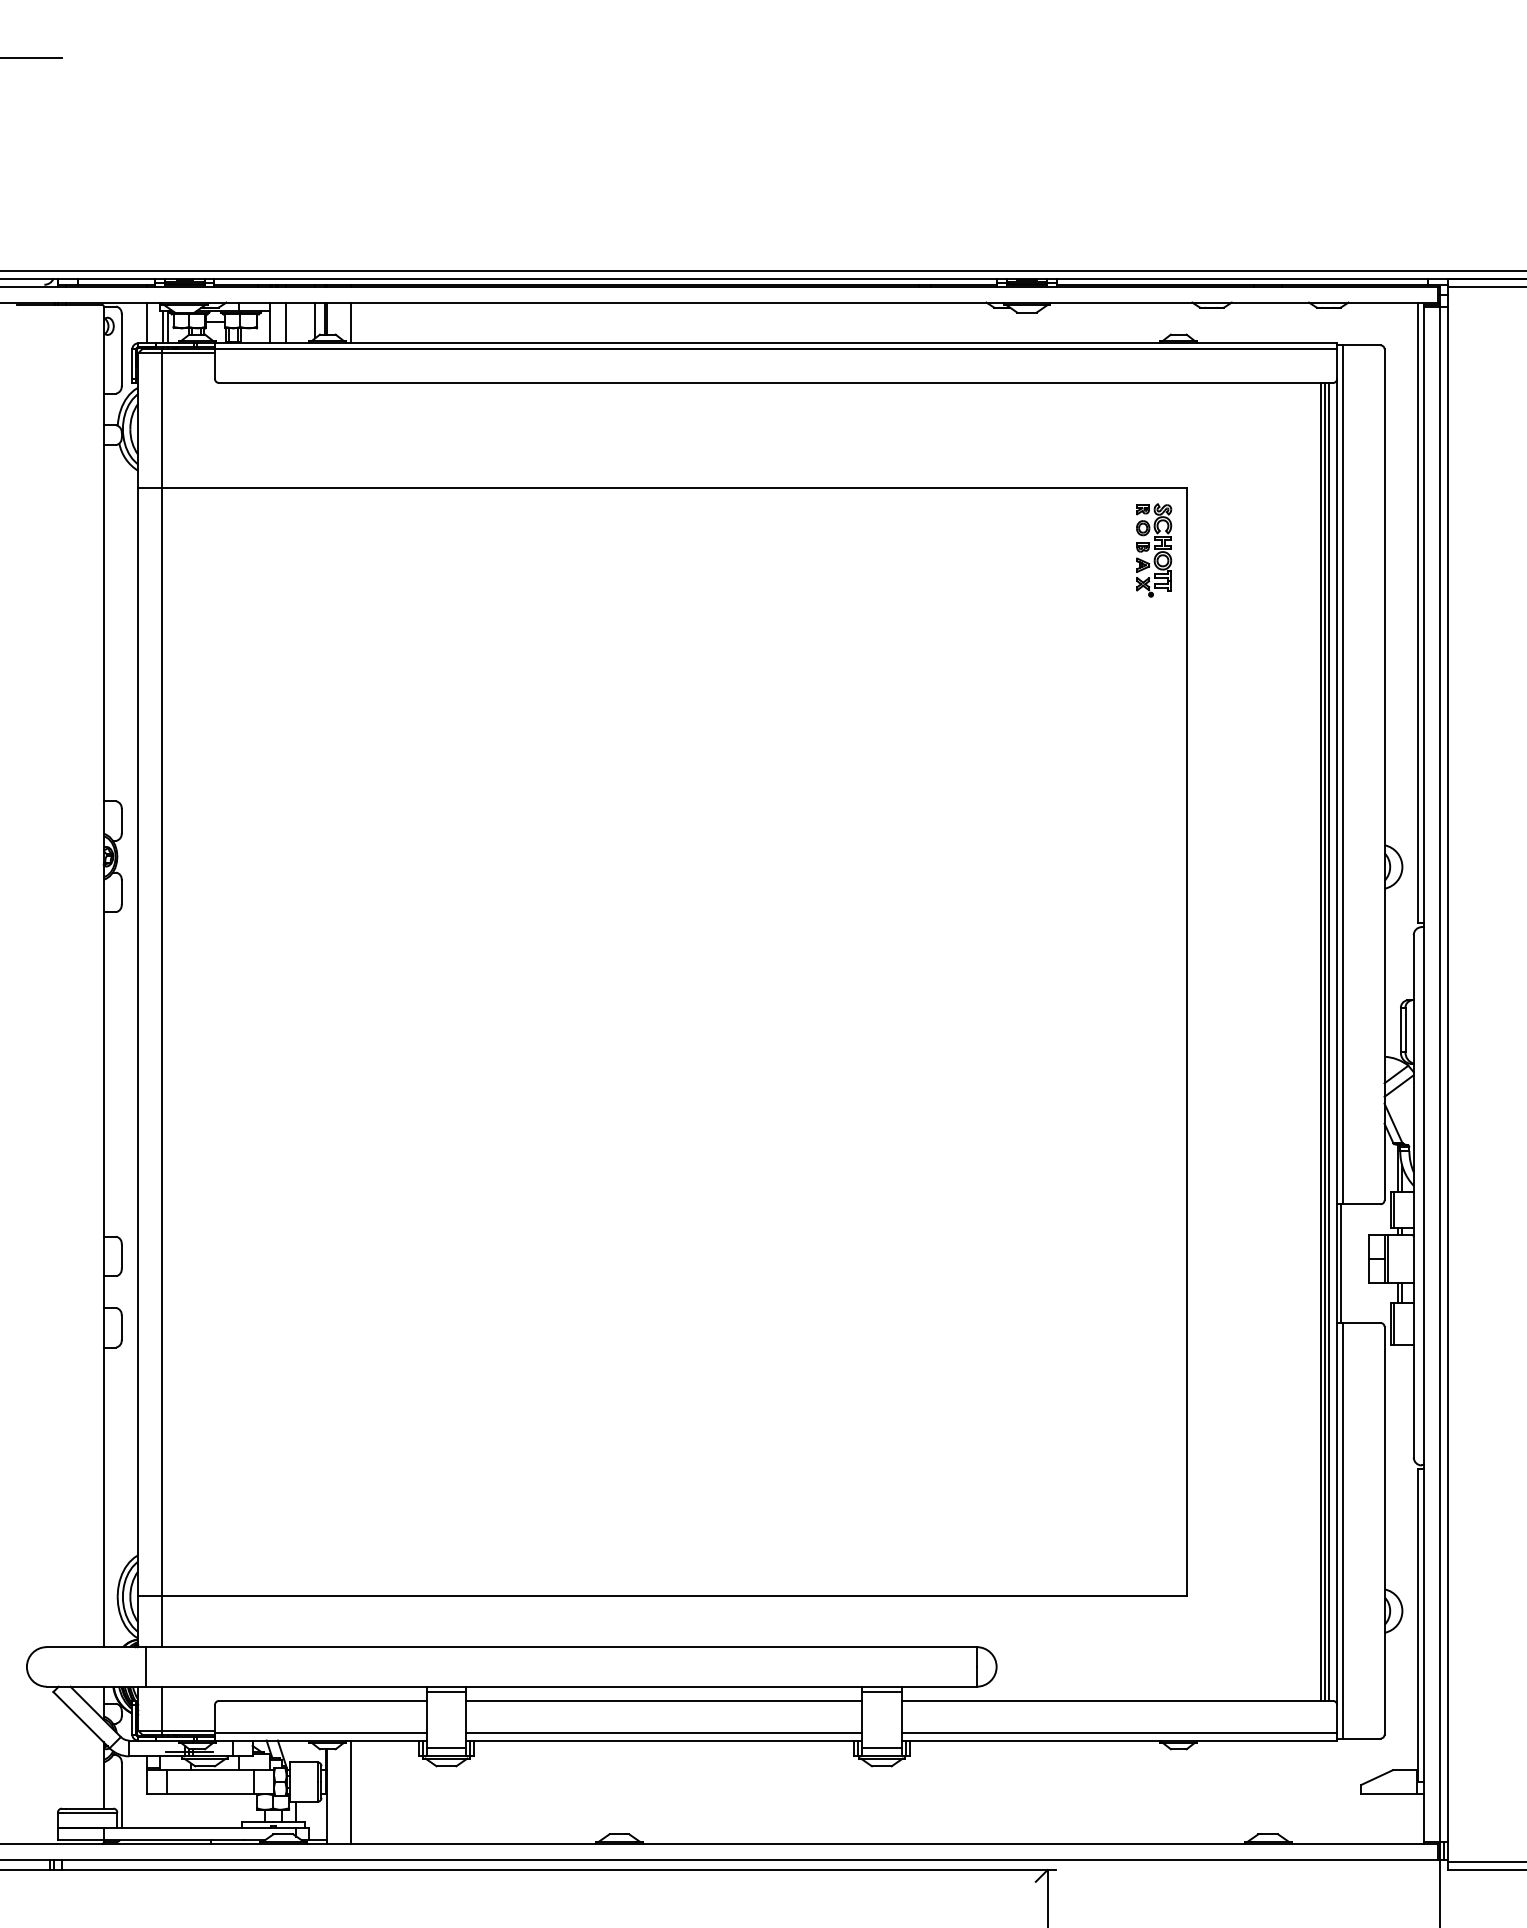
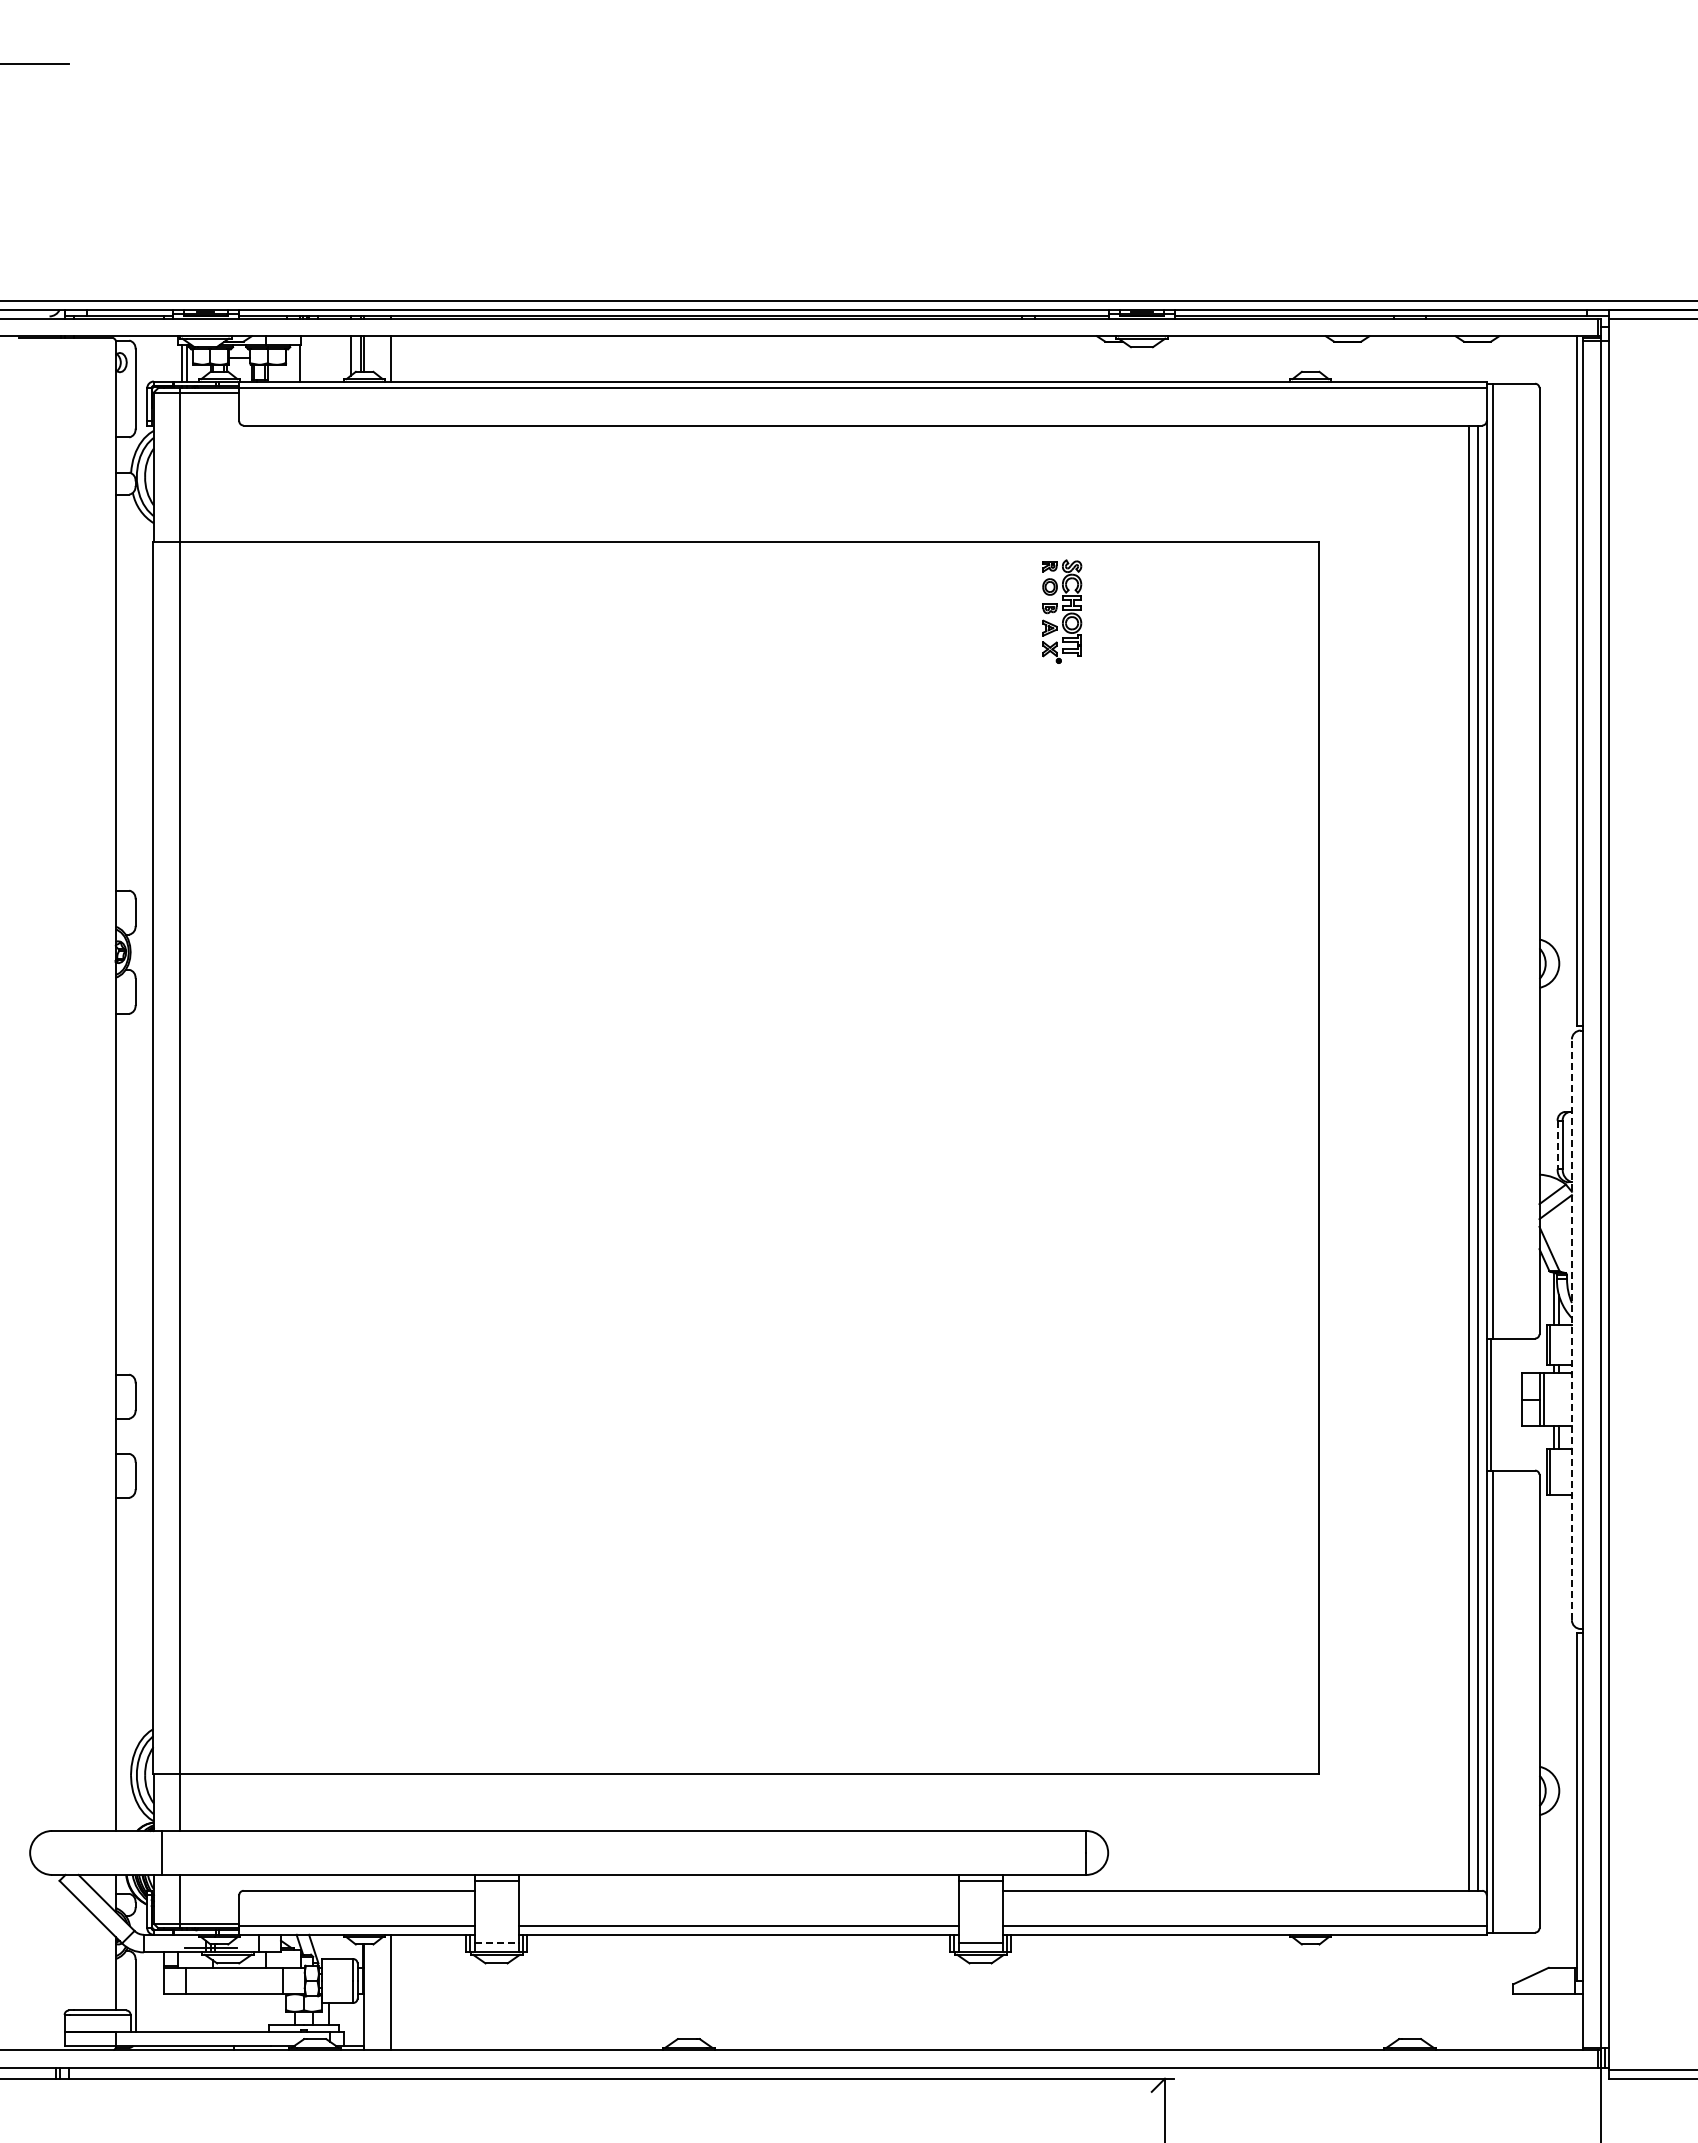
line: (146, 322) -> (163, 358), removed
line: (285, 322) -> (317, 358), removed
part: (1154, 550) -> (1062, 611), moved
line: (1400, 1030) -> (1557, 1145), solid -> dashed
line: (1325, 1041) -> (1473, 1157), removed
line: (1413, 1196) -> (1571, 1329), solid -> dashed
line: (664, 1700) -> (738, 1890), removed
line: (447, 1748) -> (497, 1943), solid -> dashed

